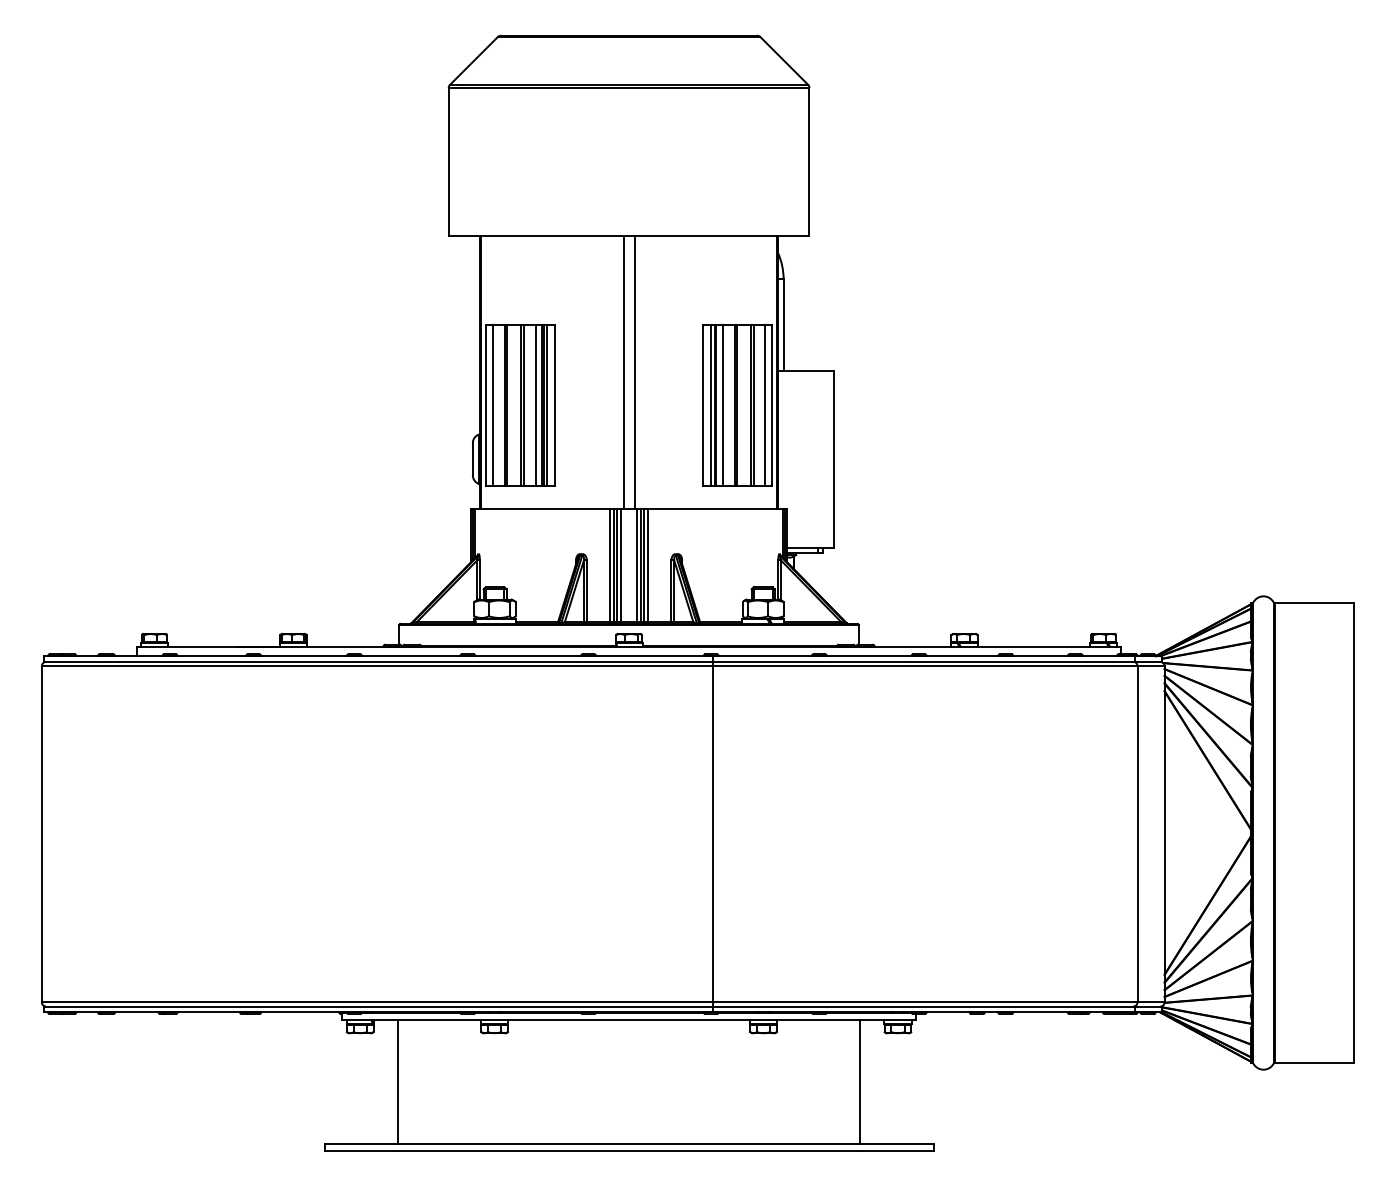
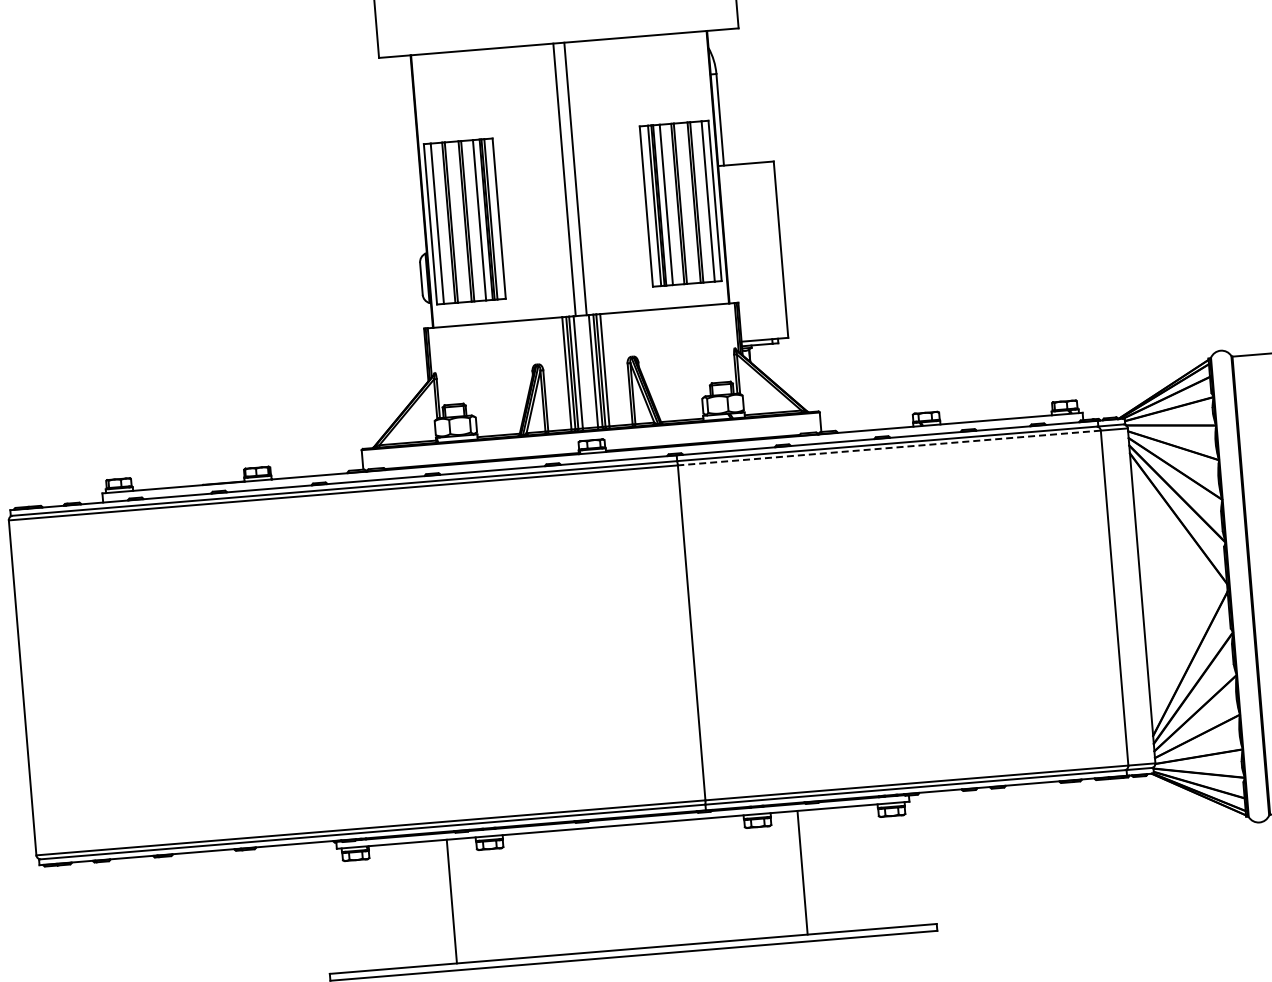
line: (924, 666) -> (888, 448), solid -> dashed
line: (398, 1082) -> (452, 901), moved
line: (860, 1082) -> (803, 872), moved

